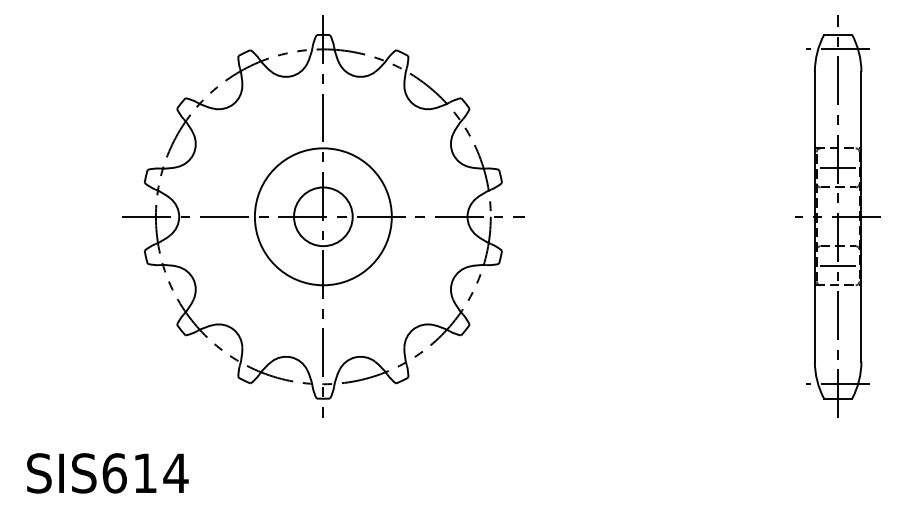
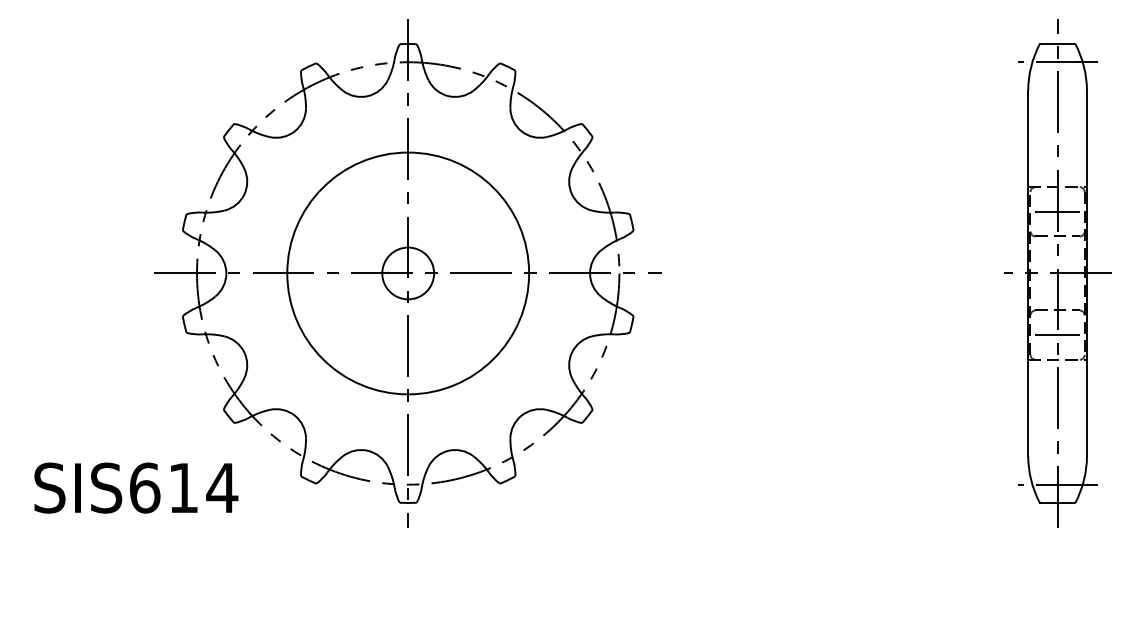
circle: (322, 216) -> (407, 273), size x1.4
circle: (323, 216) -> (408, 273), size x0.7
text: (107, 472) -> (136, 487), moved

